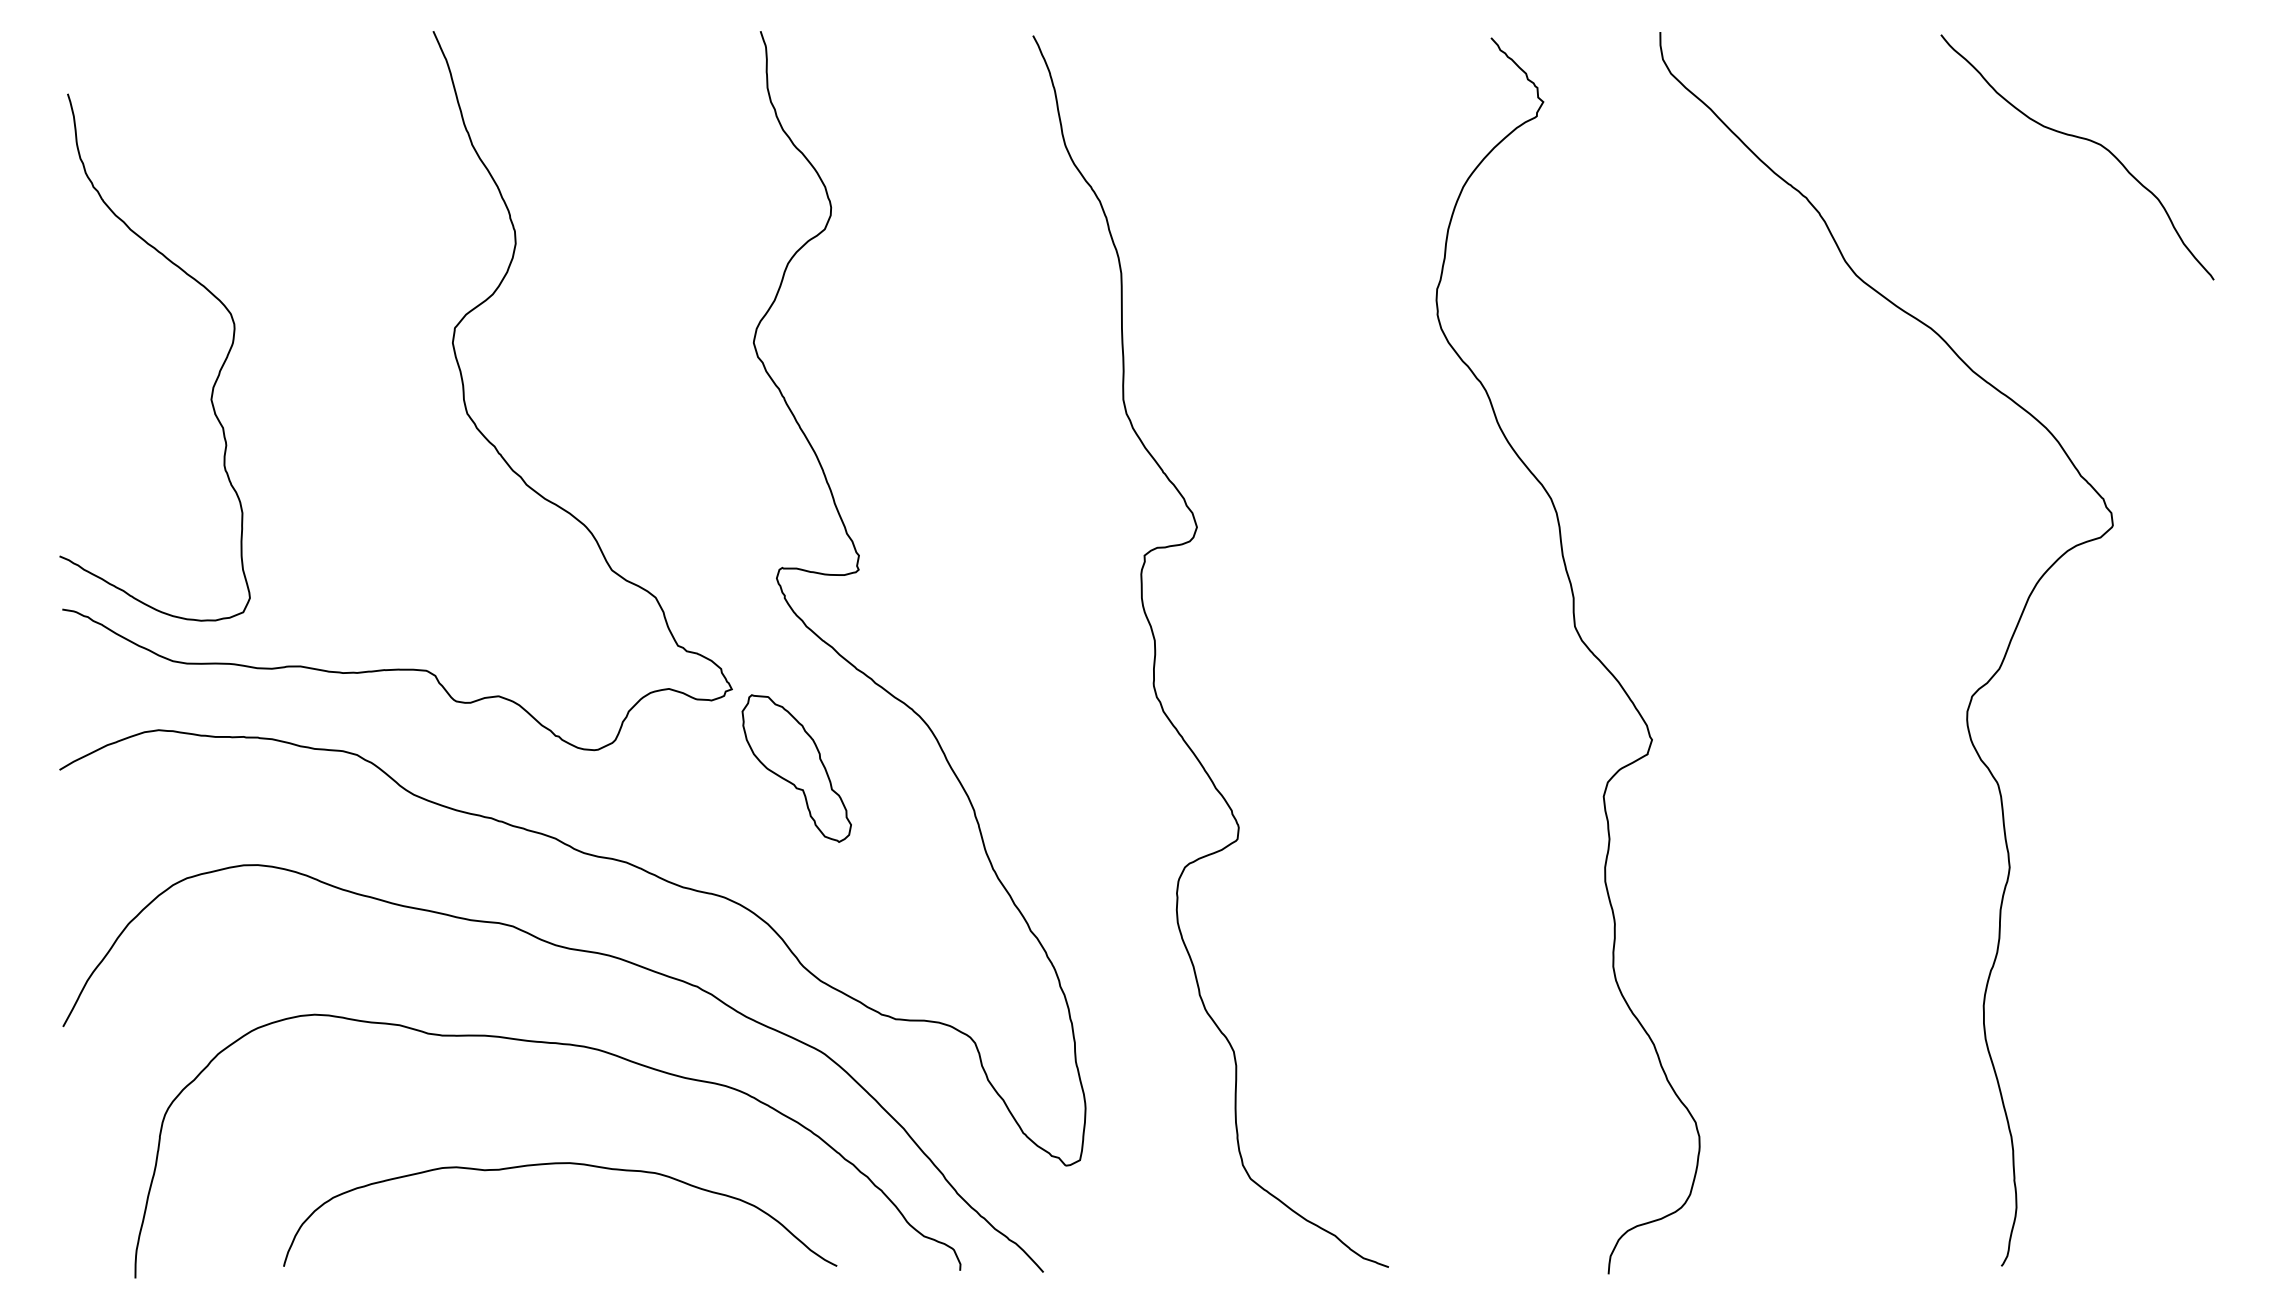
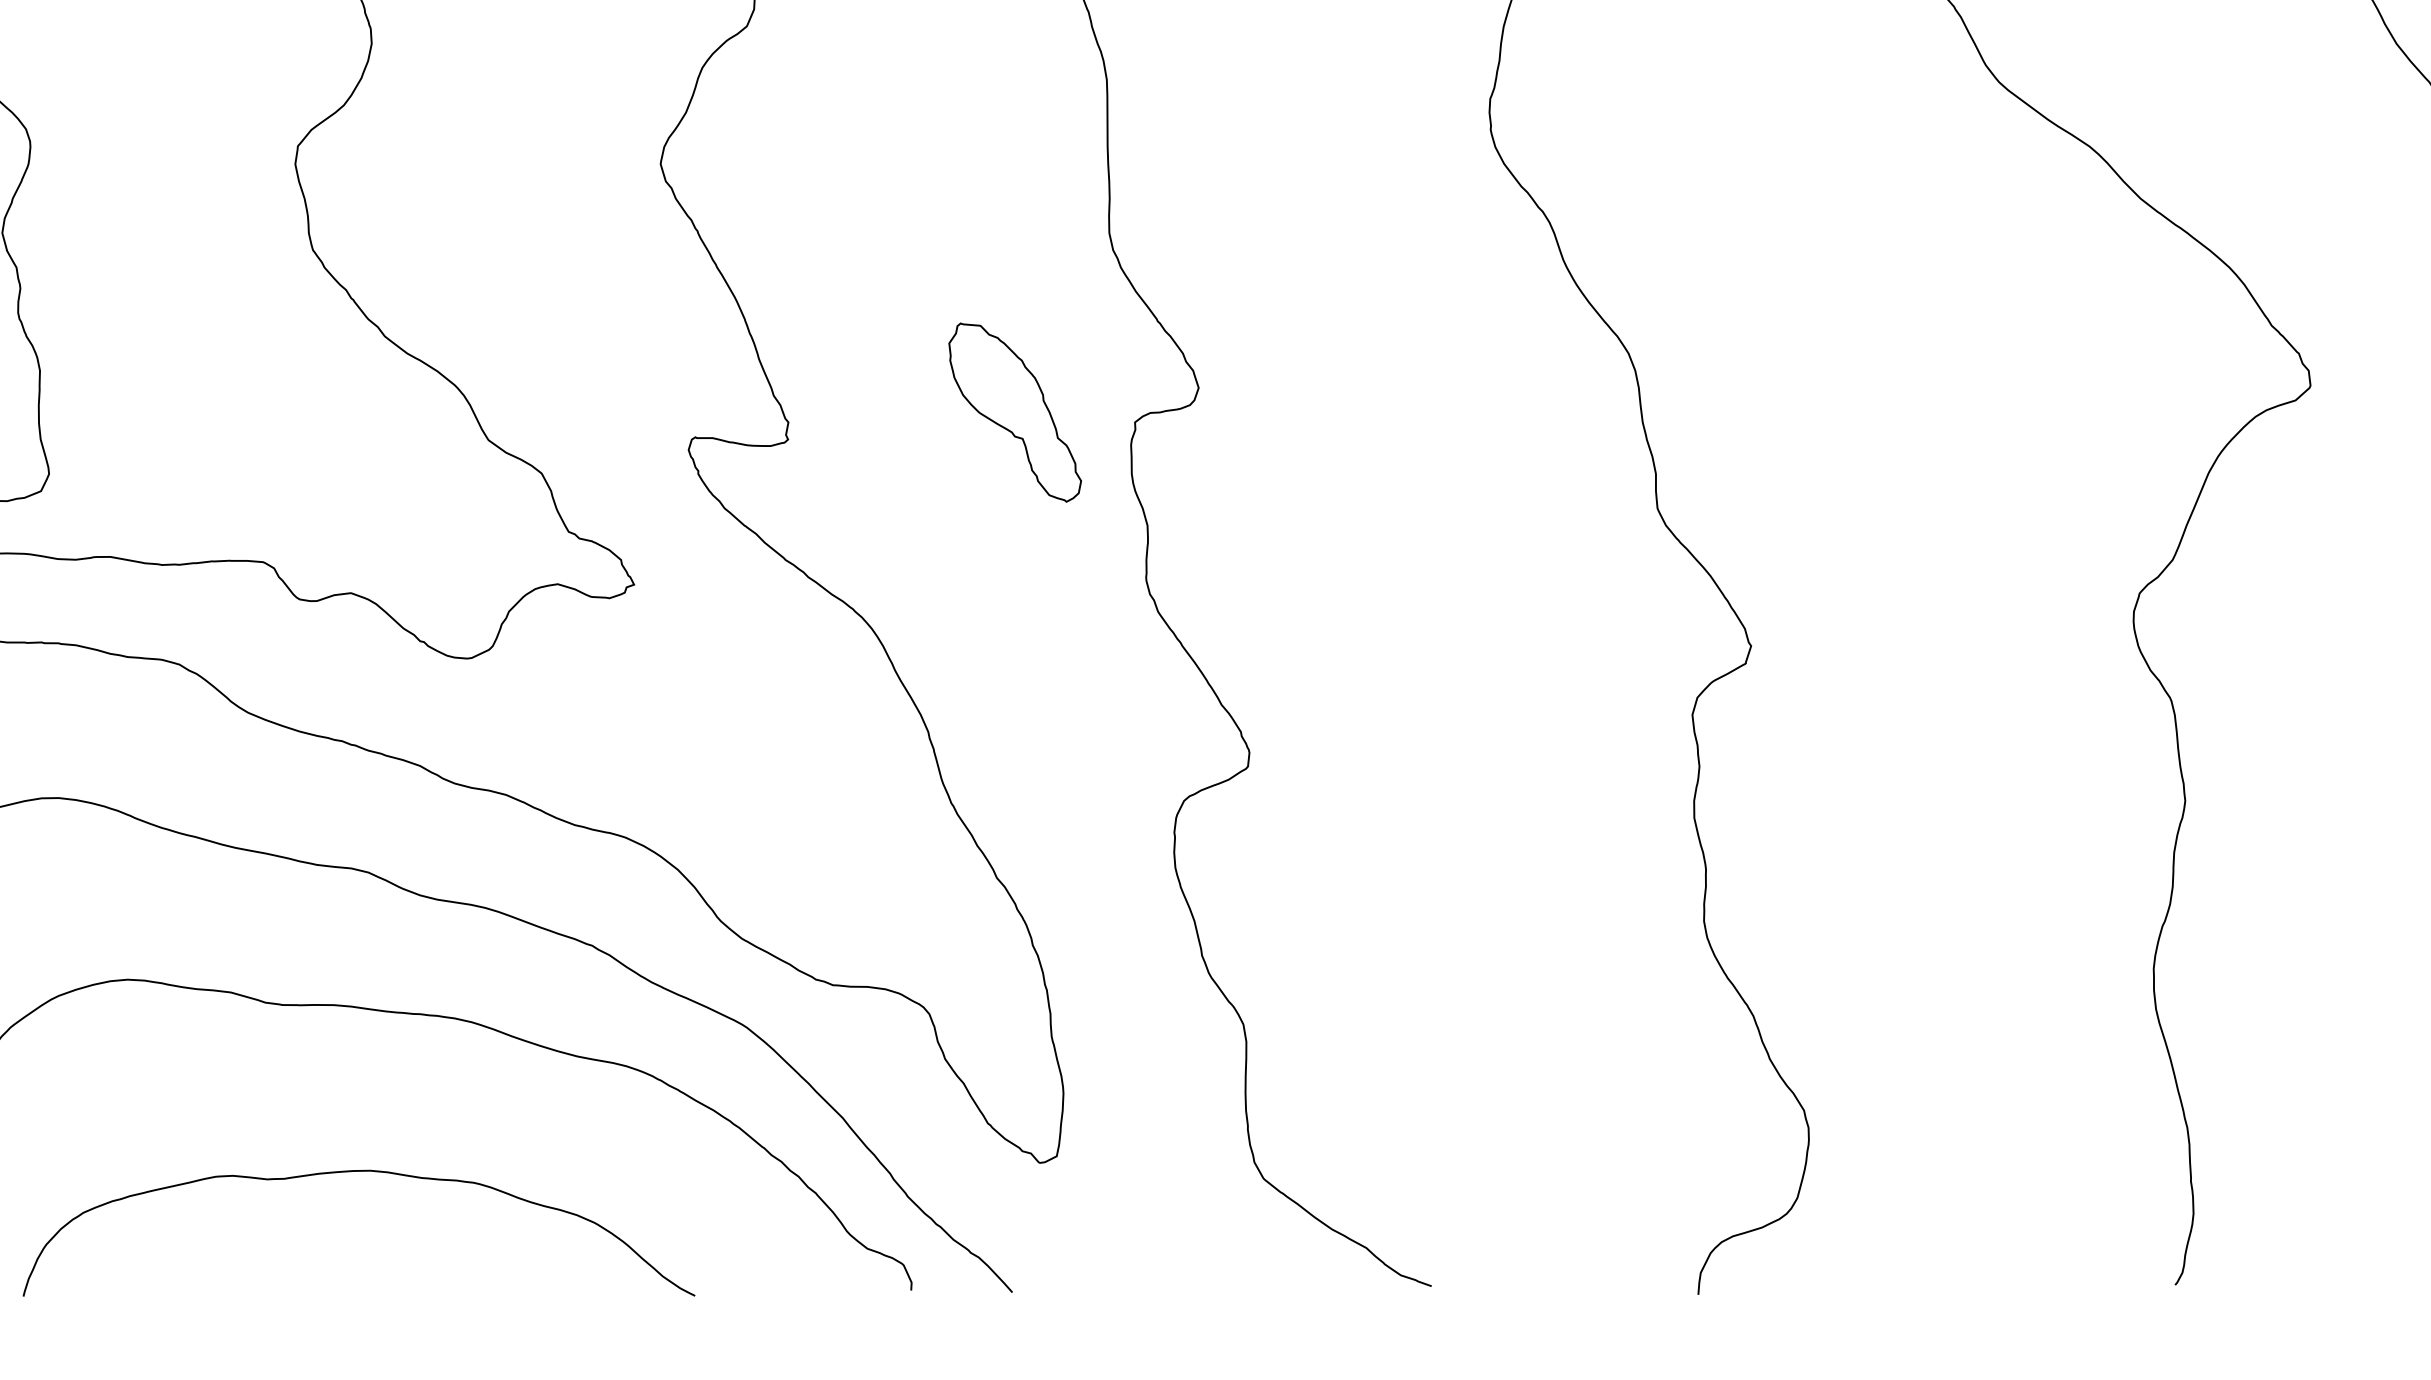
part: (796, 768) -> (1014, 412), moved
curve: (560, 1164) -> (359, 1172), moved

